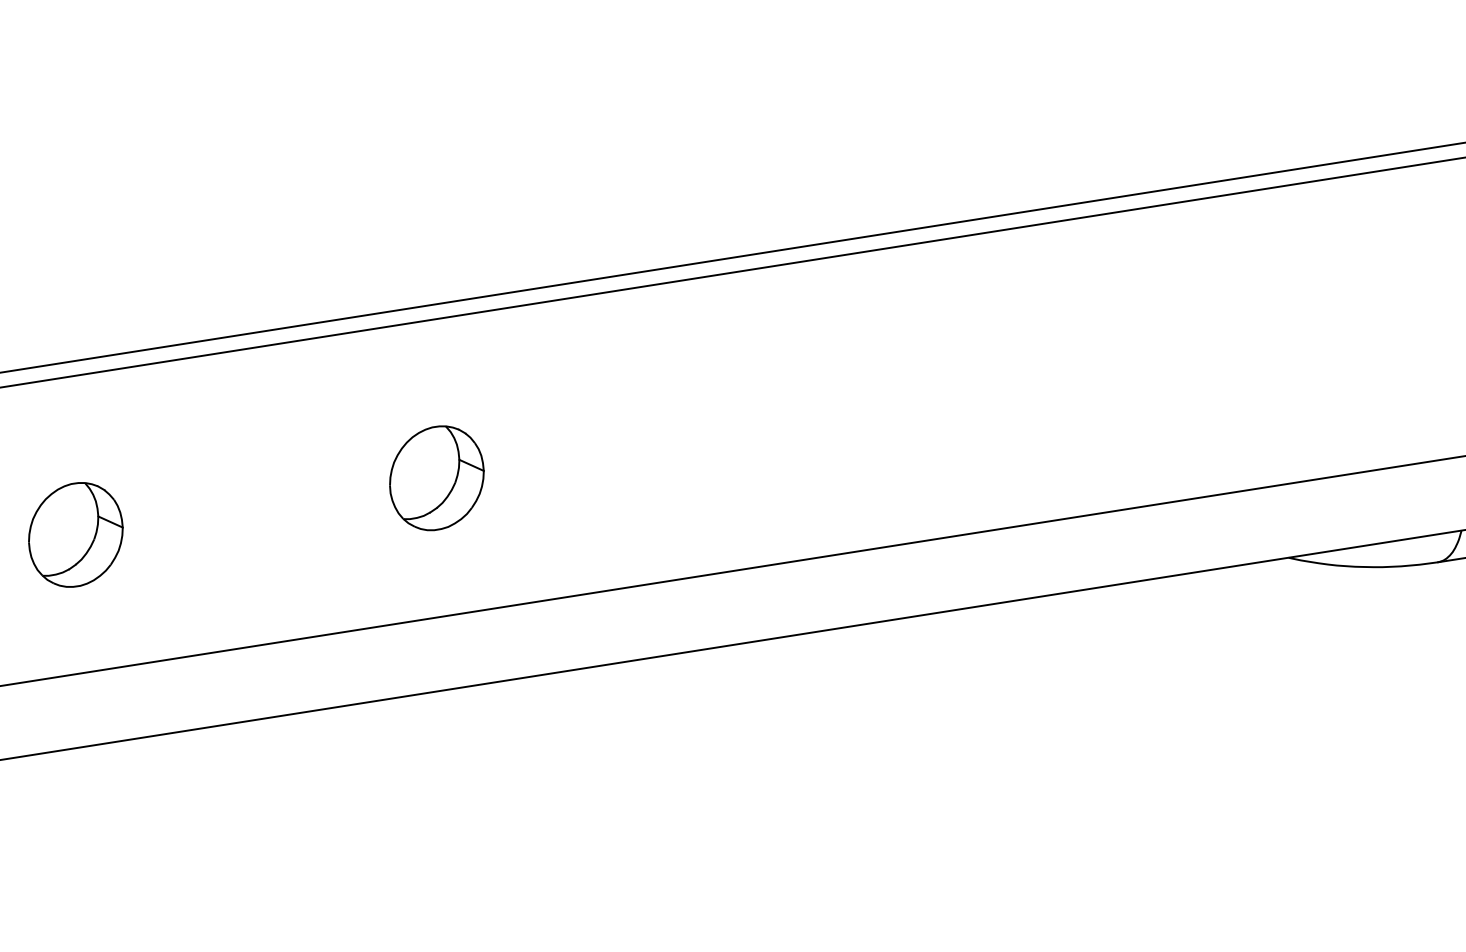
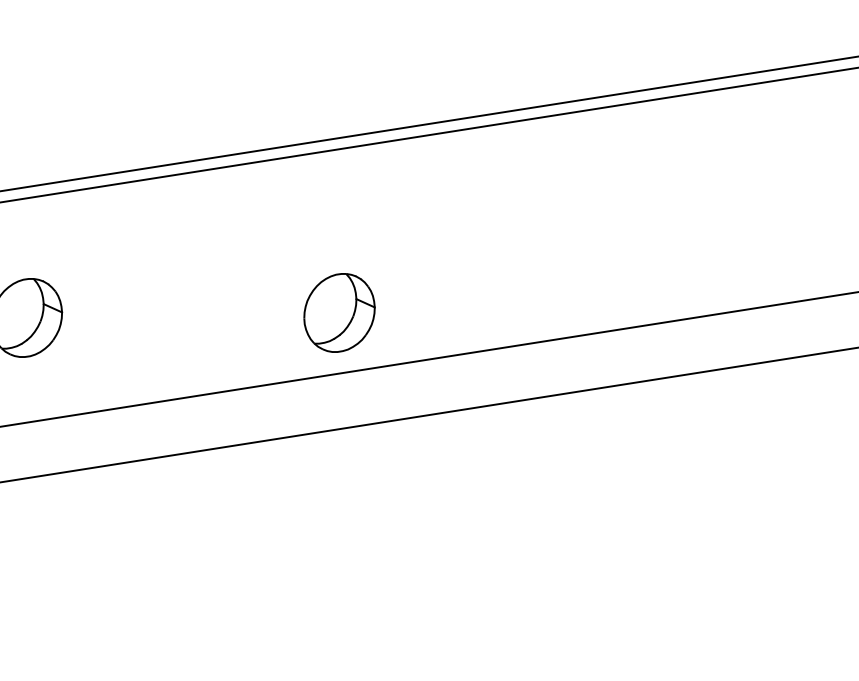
part: (436, 478) -> (339, 313), moved

